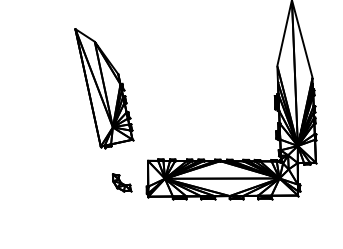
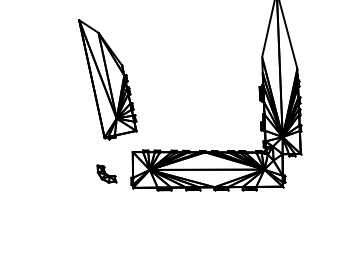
part: (103, 88) -> (107, 79), moved

